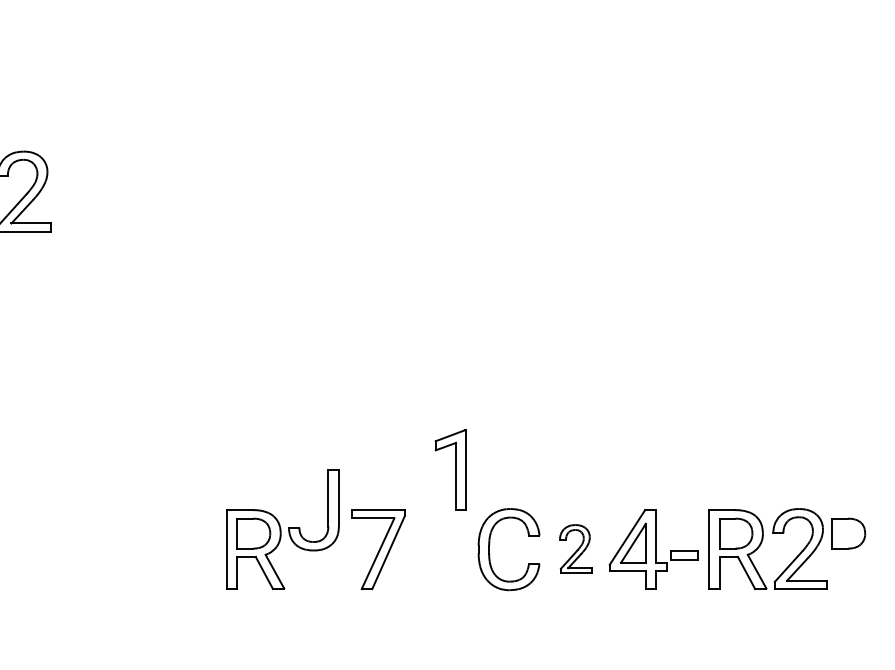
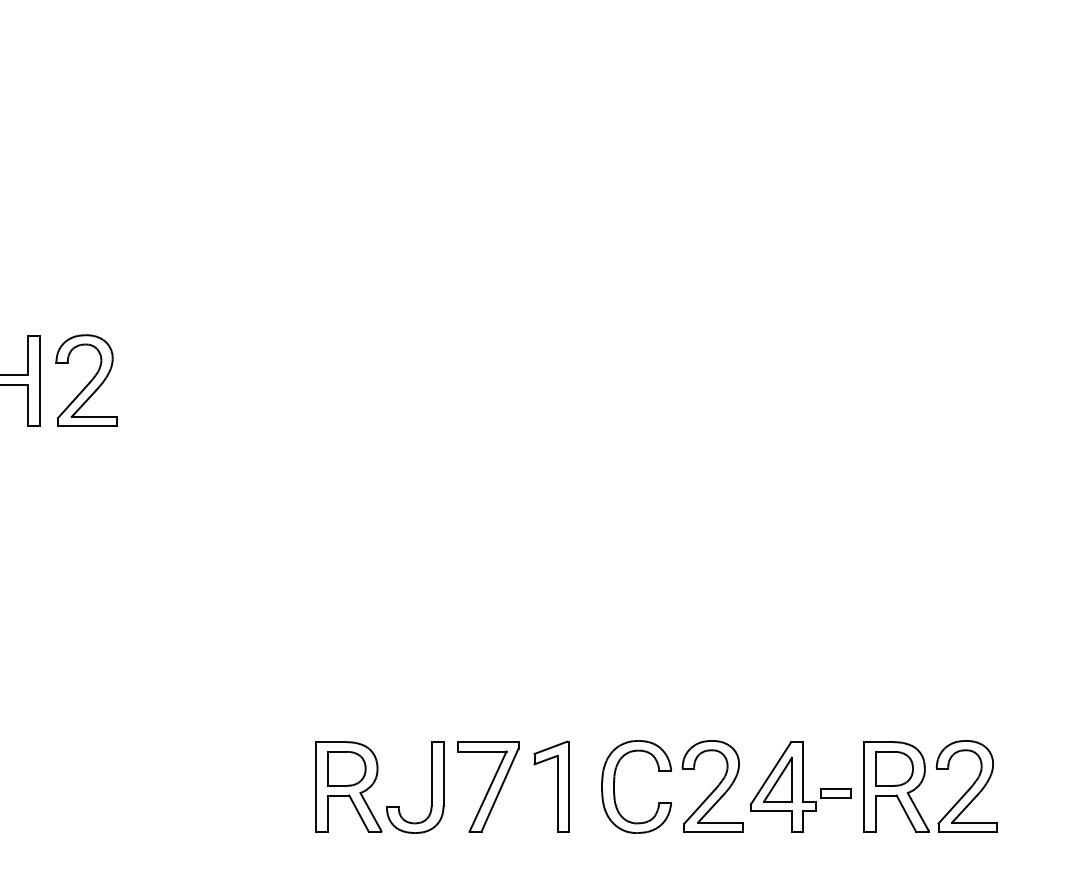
part: (450, 469) -> (551, 786), moved
part: (328, 510) -> (431, 787), moved
part: (848, 533) -> (1022, 768), removed
part: (575, 549) -> (712, 786), size x1.67

